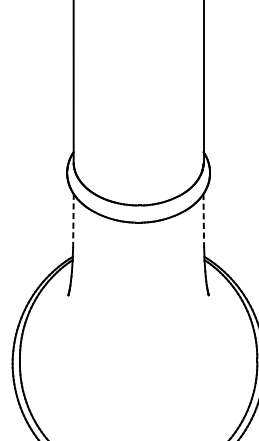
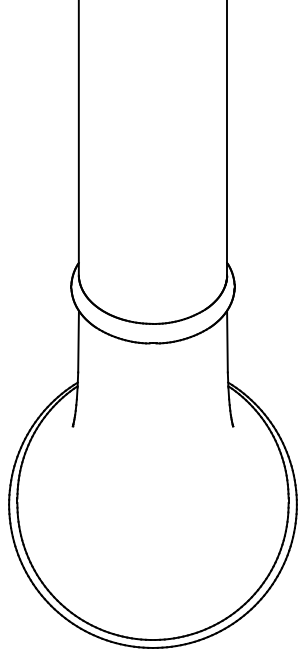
line: (73, 220) -> (78, 341), dashed -> solid
line: (203, 220) -> (227, 341), dashed -> solid

